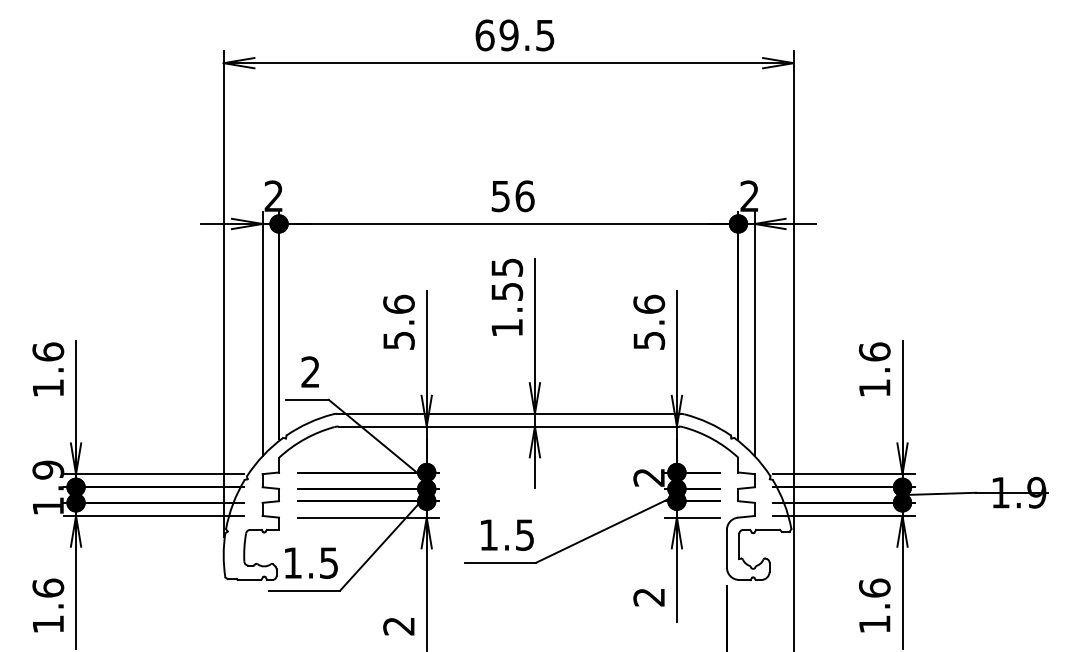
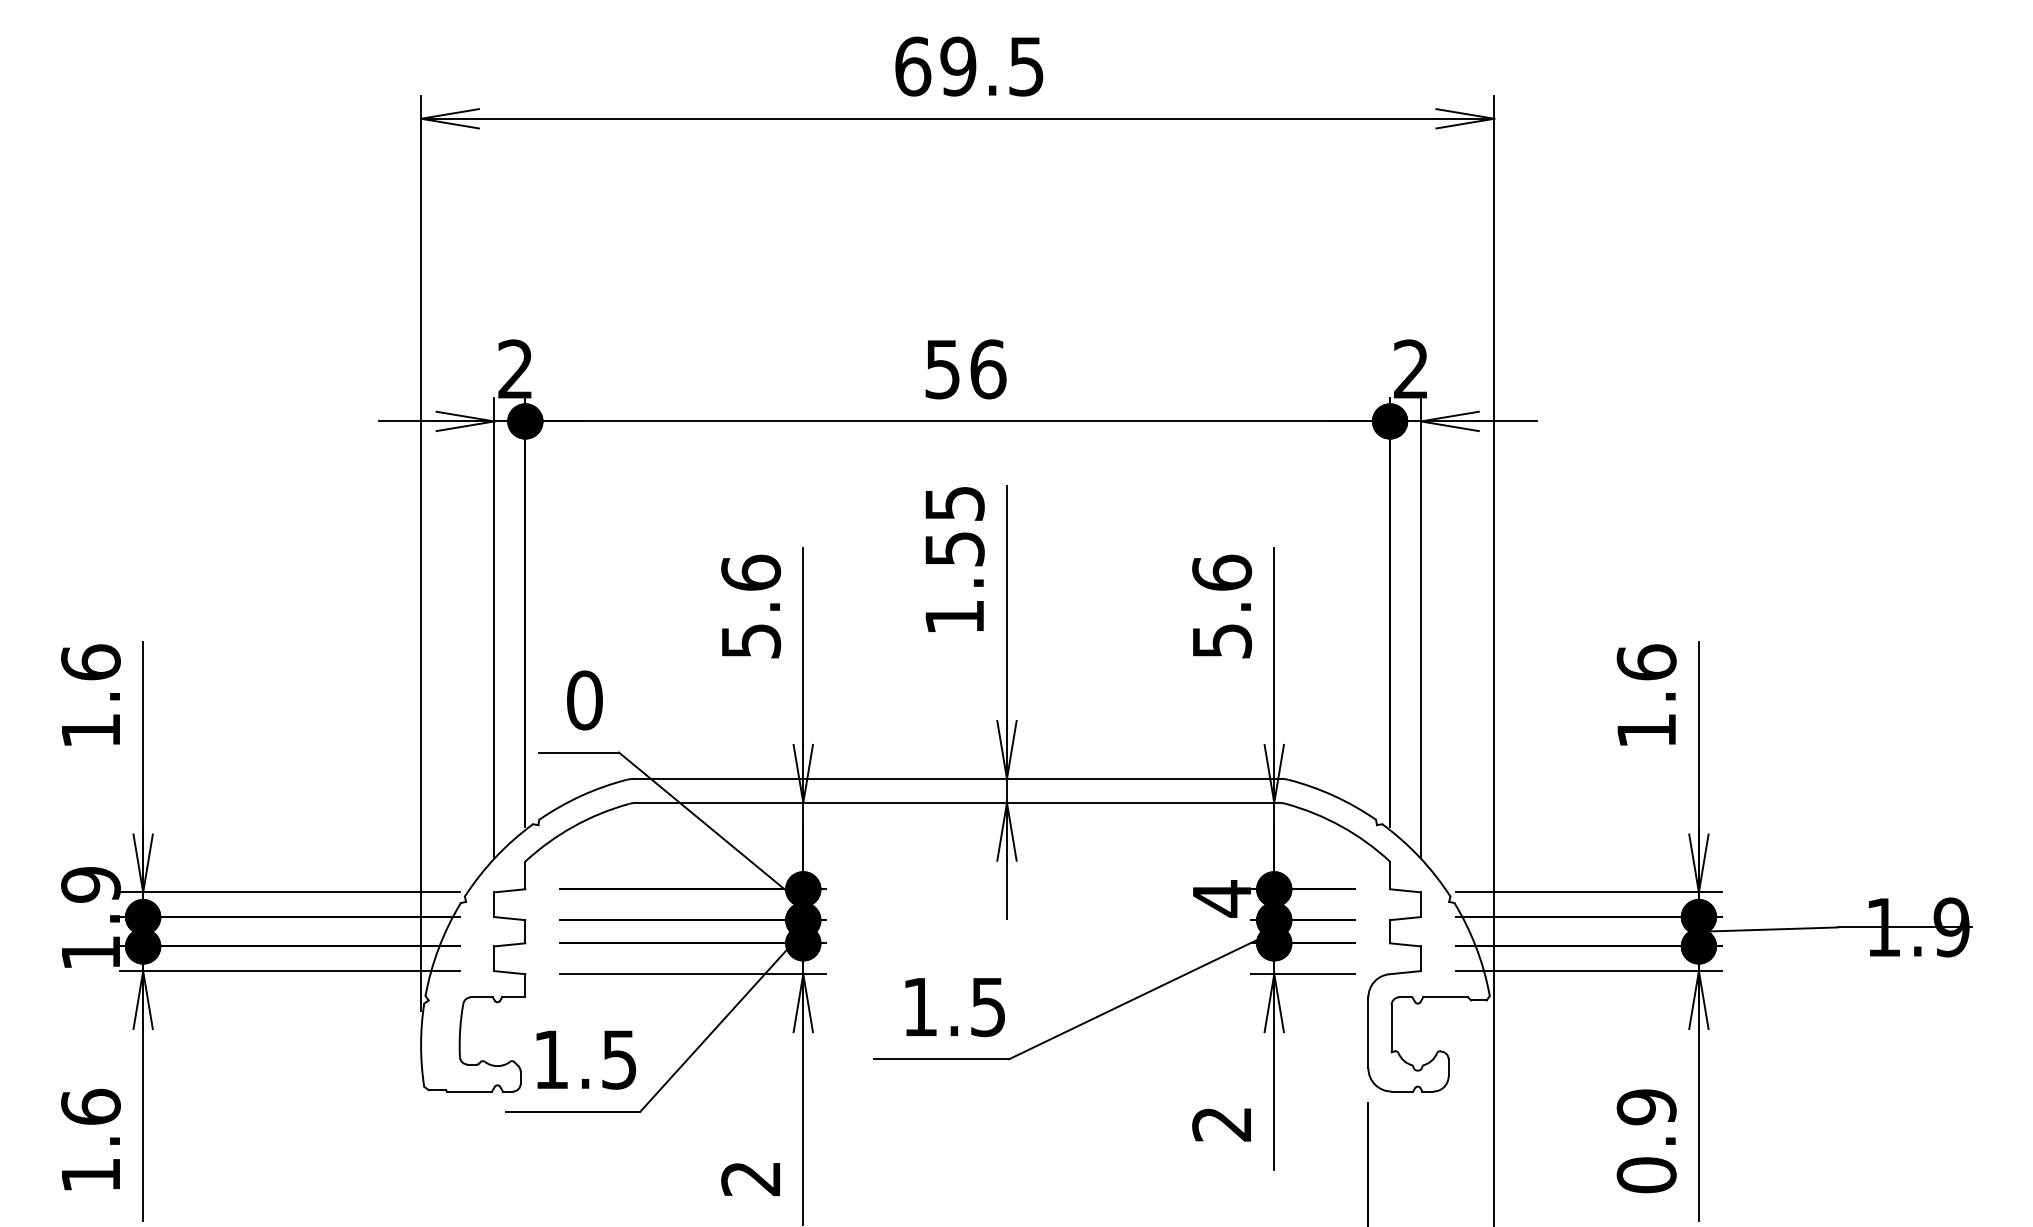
text: (310, 372) -> (584, 701), 2 -> 0
text: (648, 477) -> (1220, 898), 2 -> 4
text: (874, 605) -> (1646, 1139), 1.6 -> 0.9

